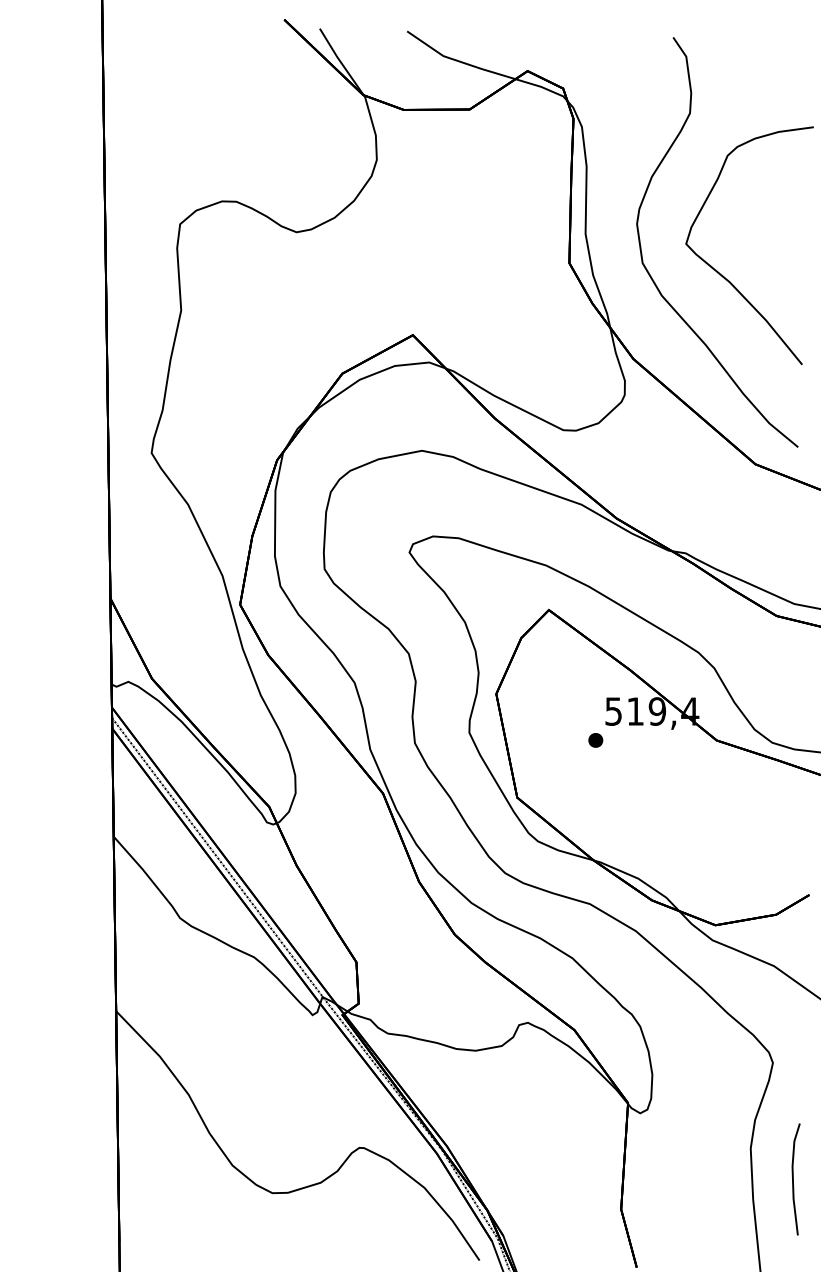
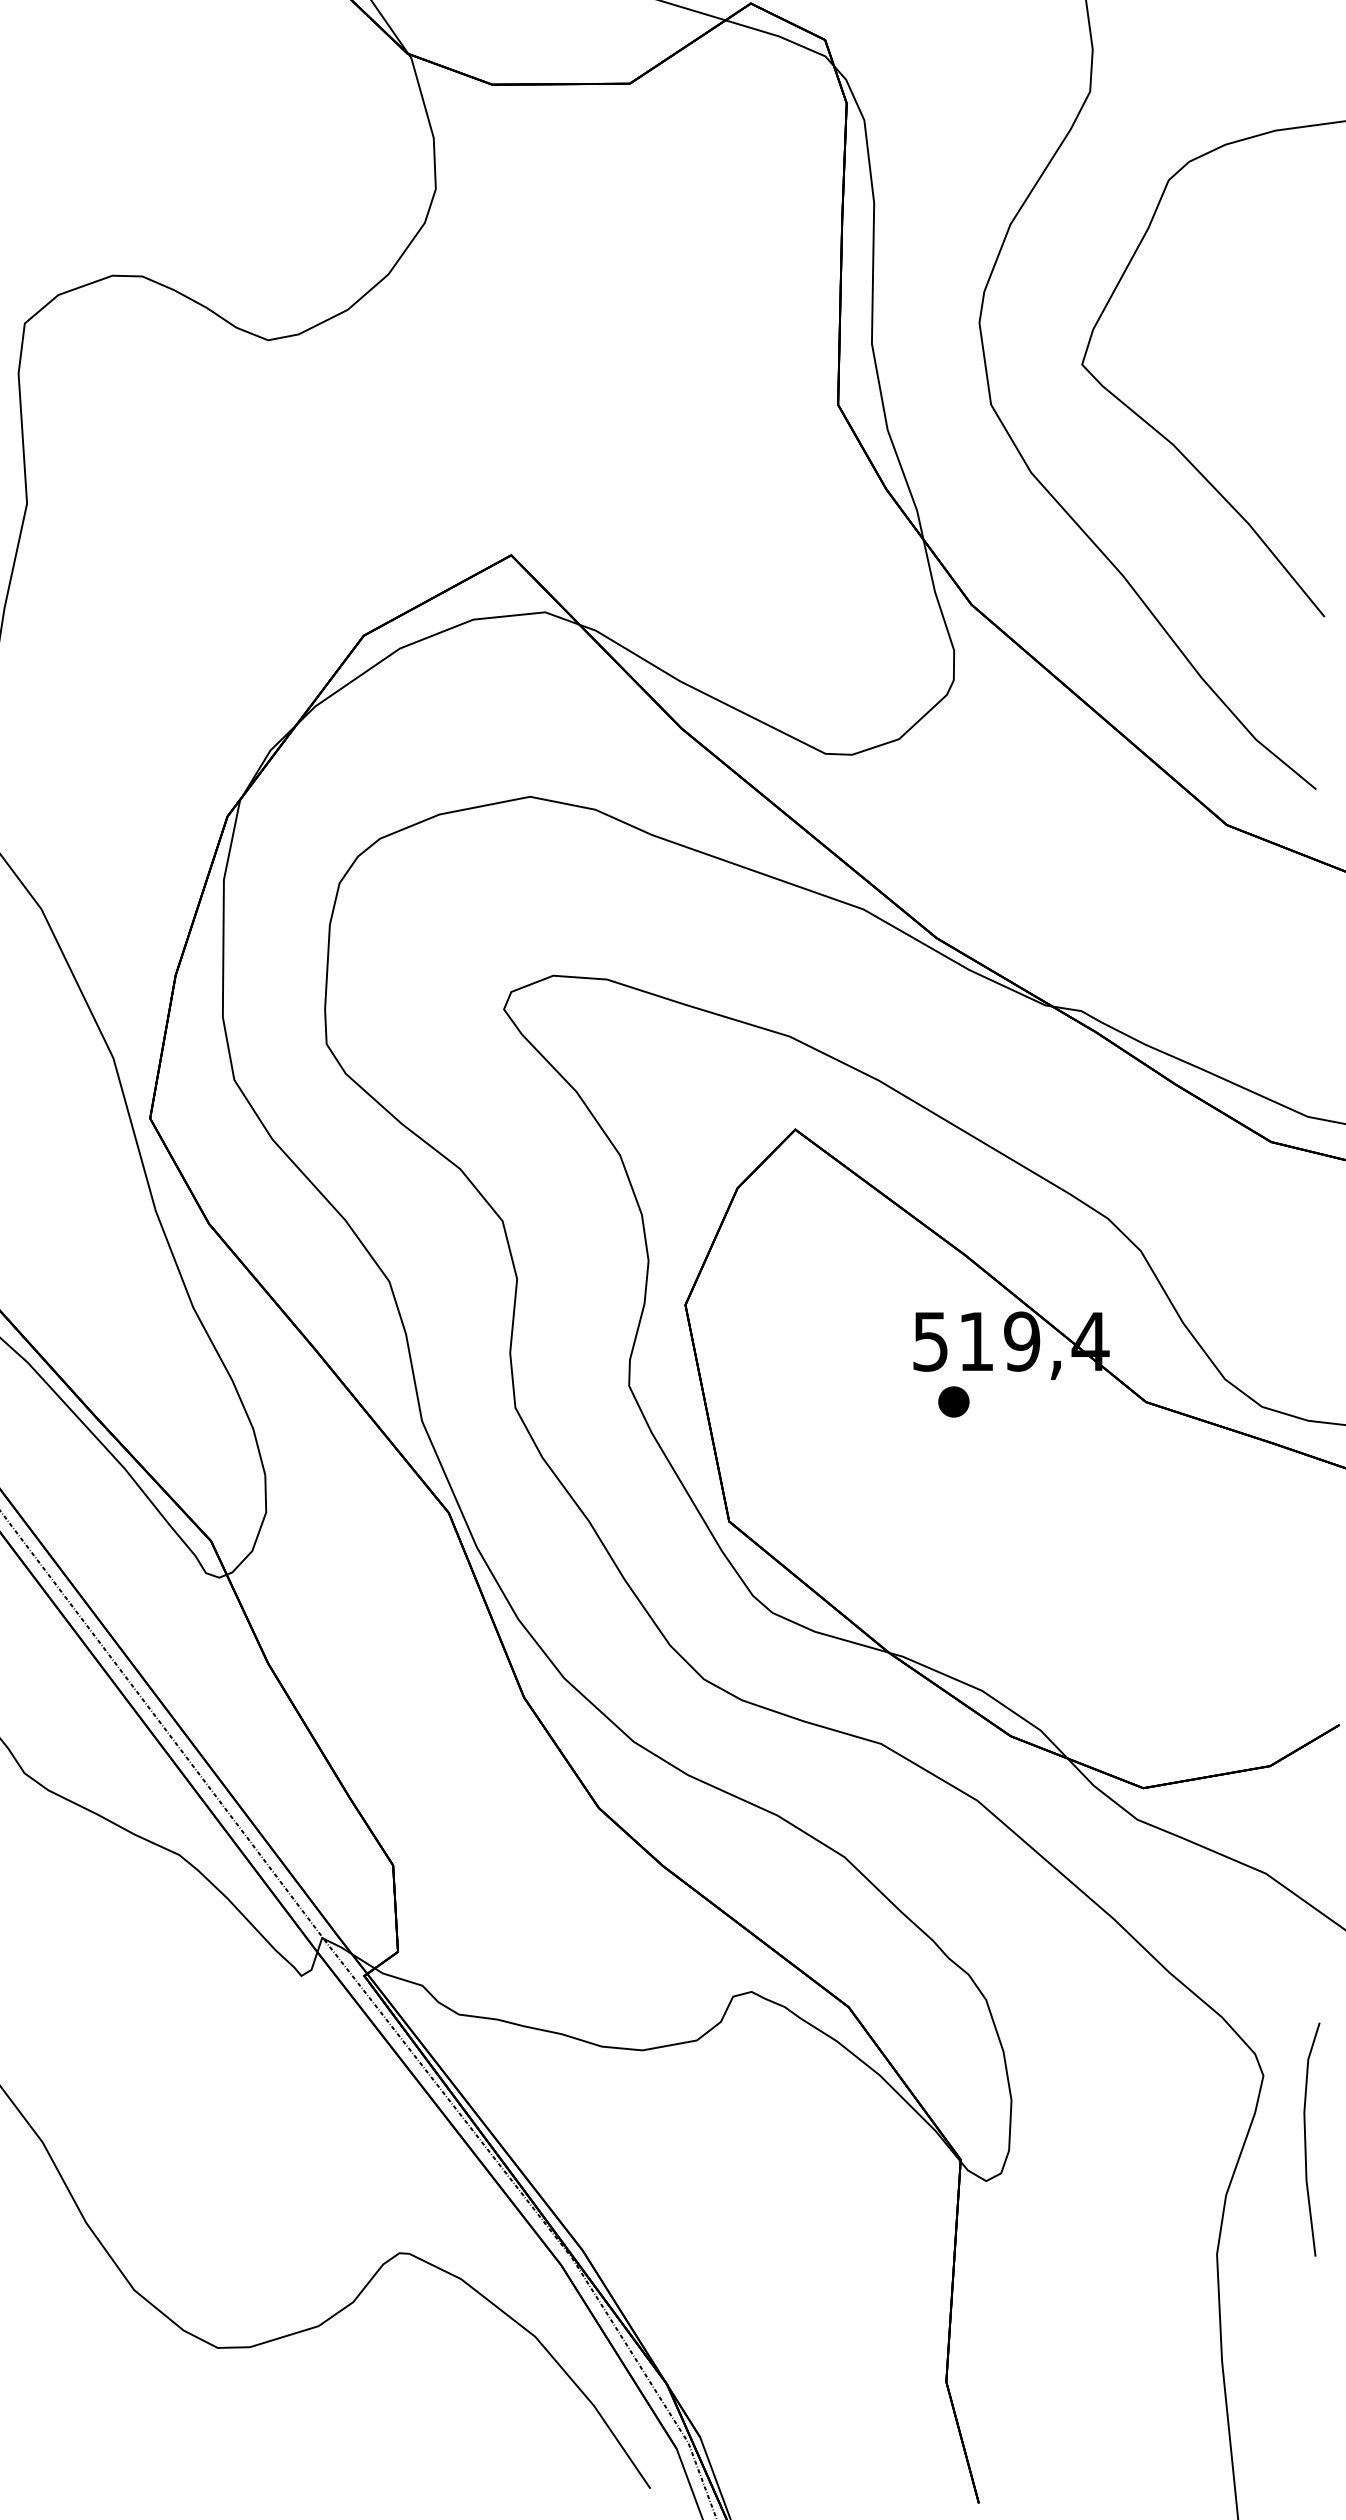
part: (595, 740) -> (953, 1402), moved
line: (793, 1179) -> (1306, 2139), moved

